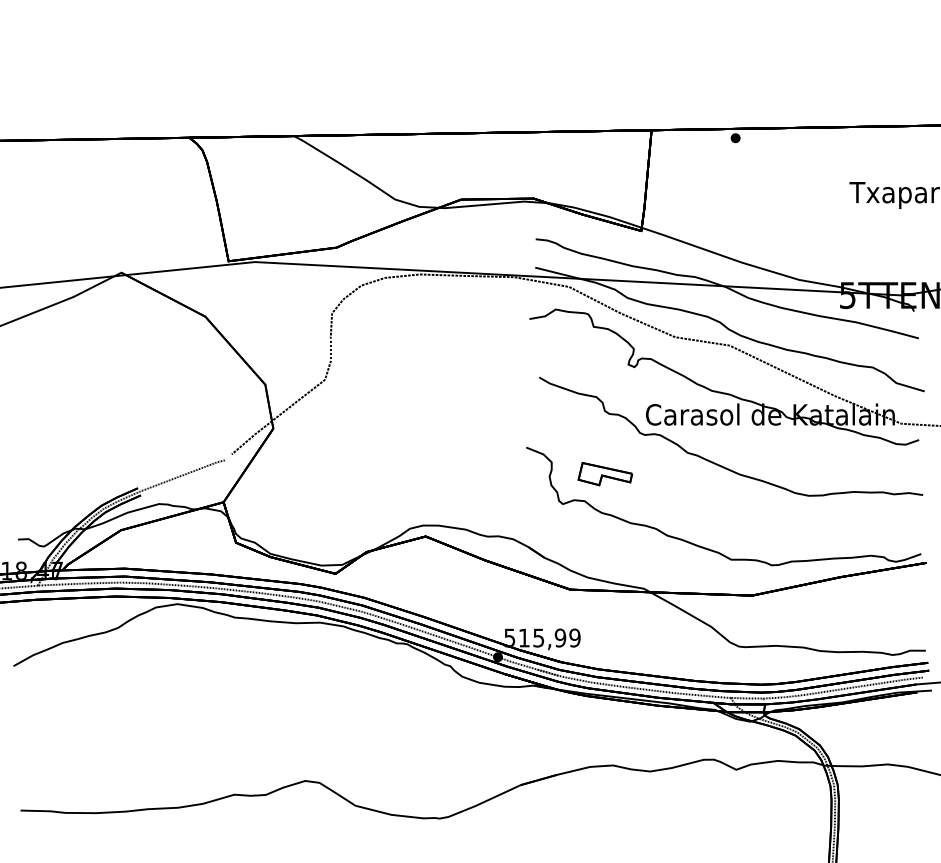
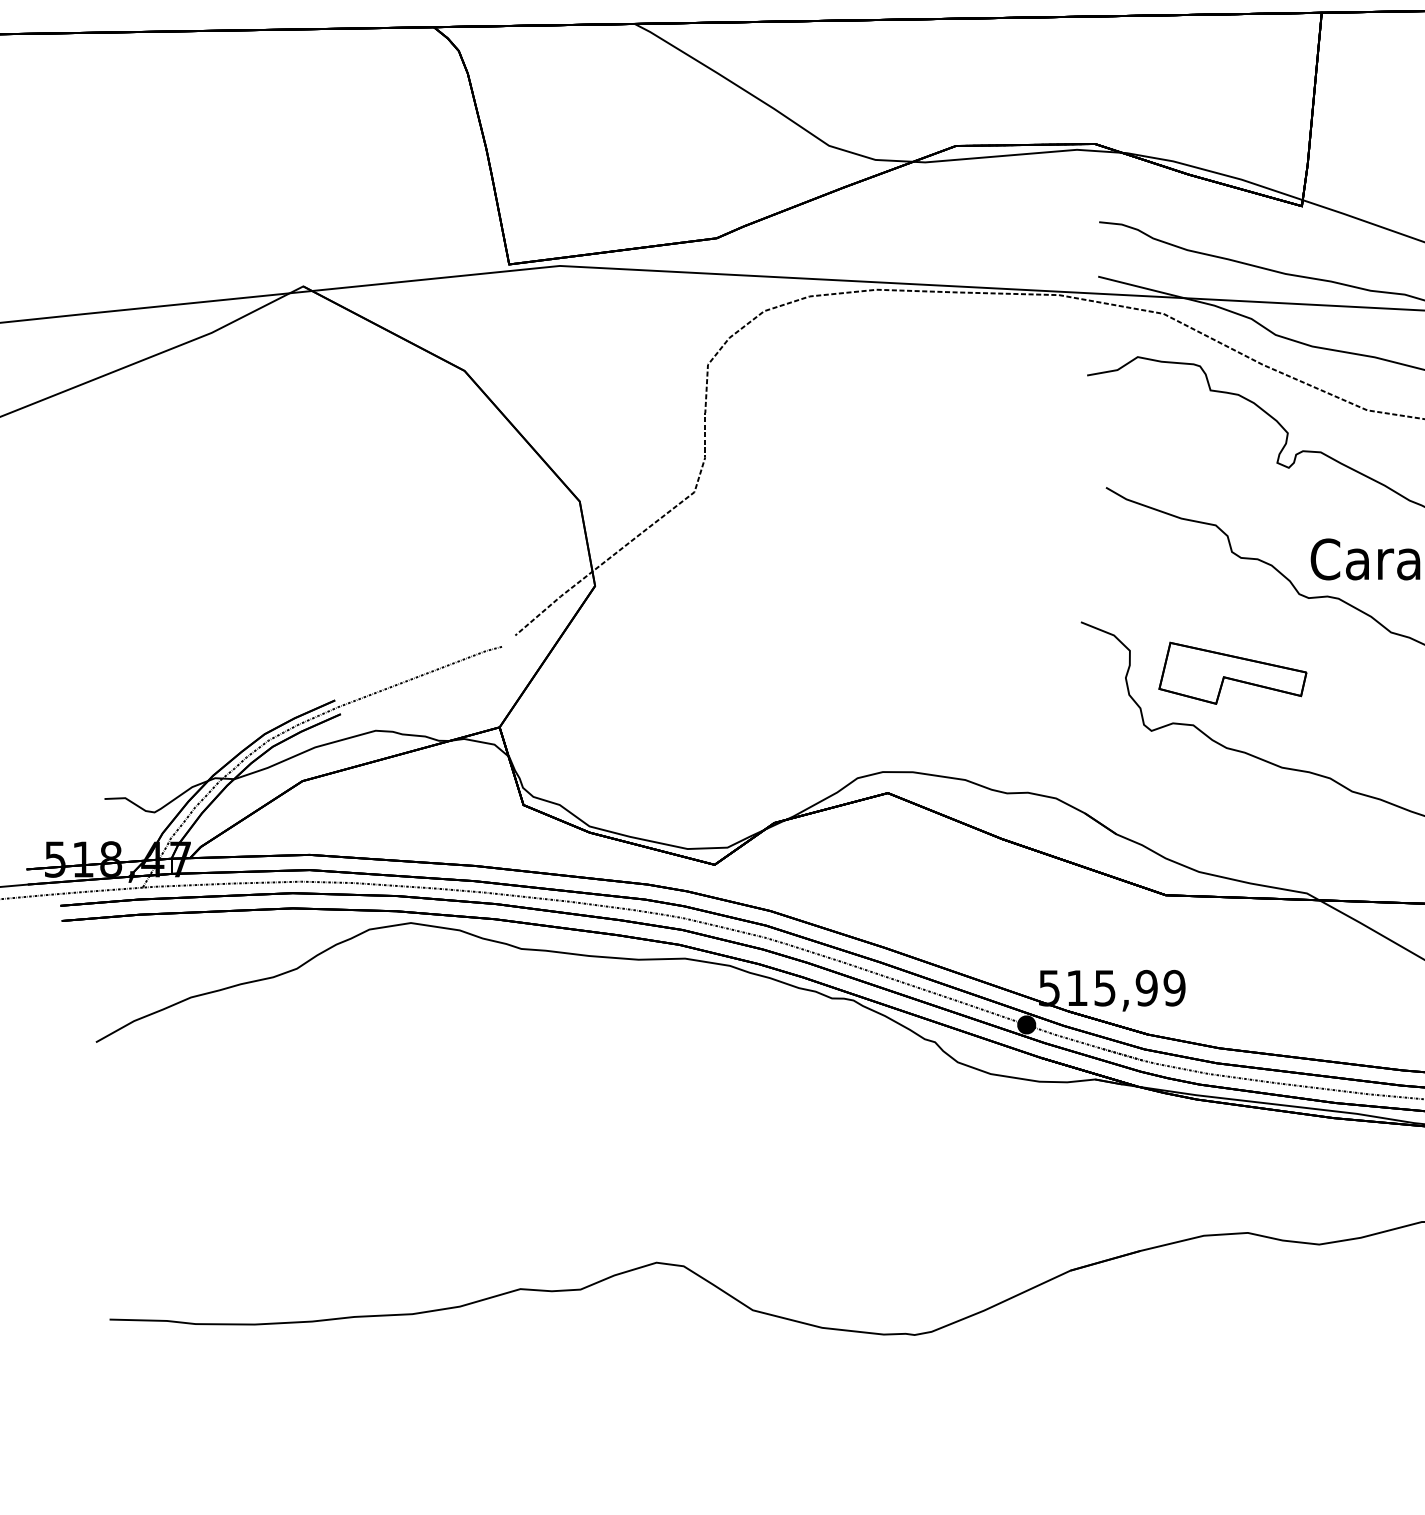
part: (605, 473) -> (1233, 672), size x1.43

